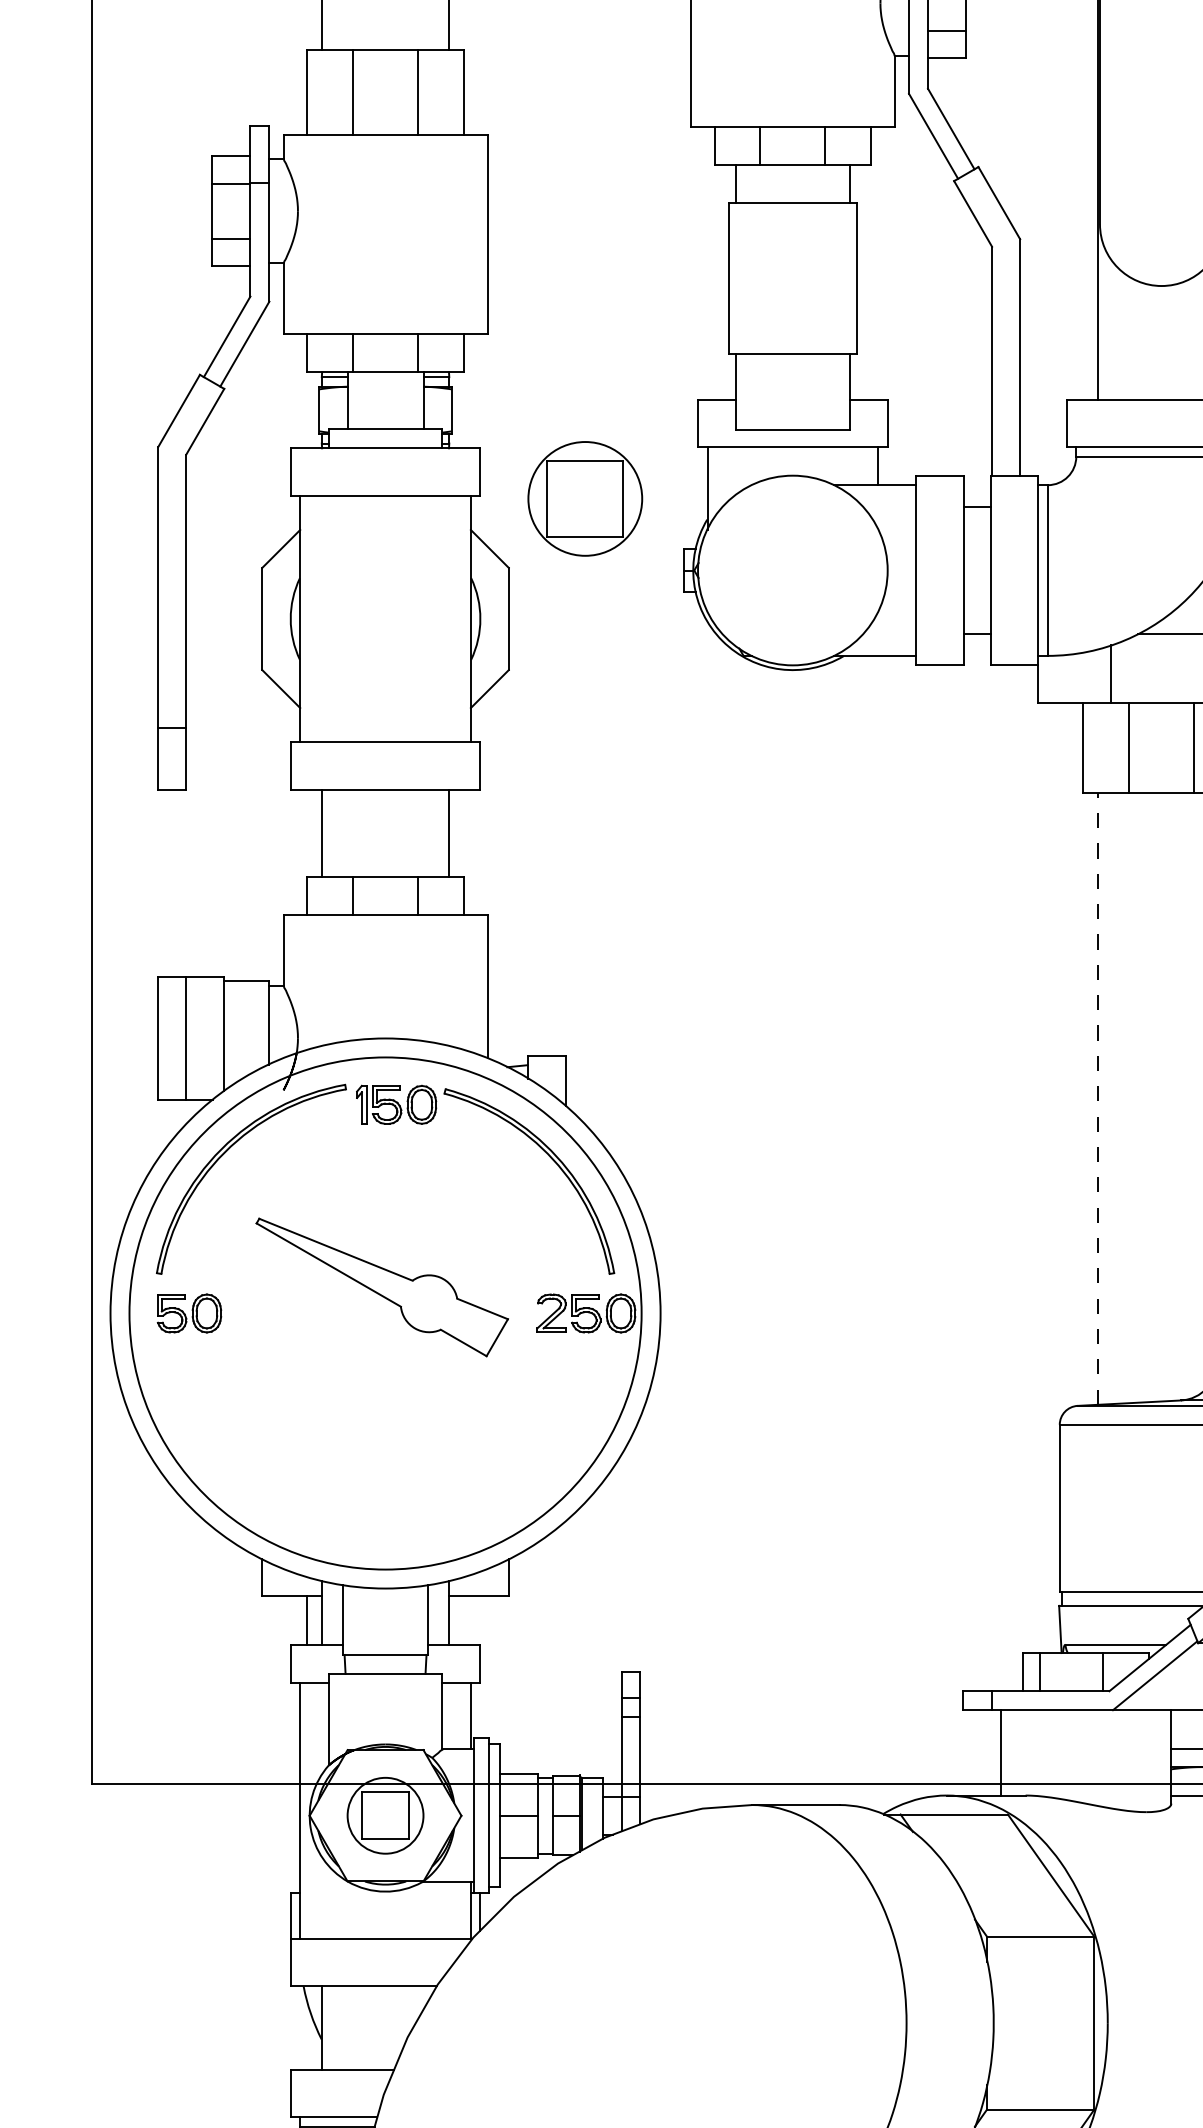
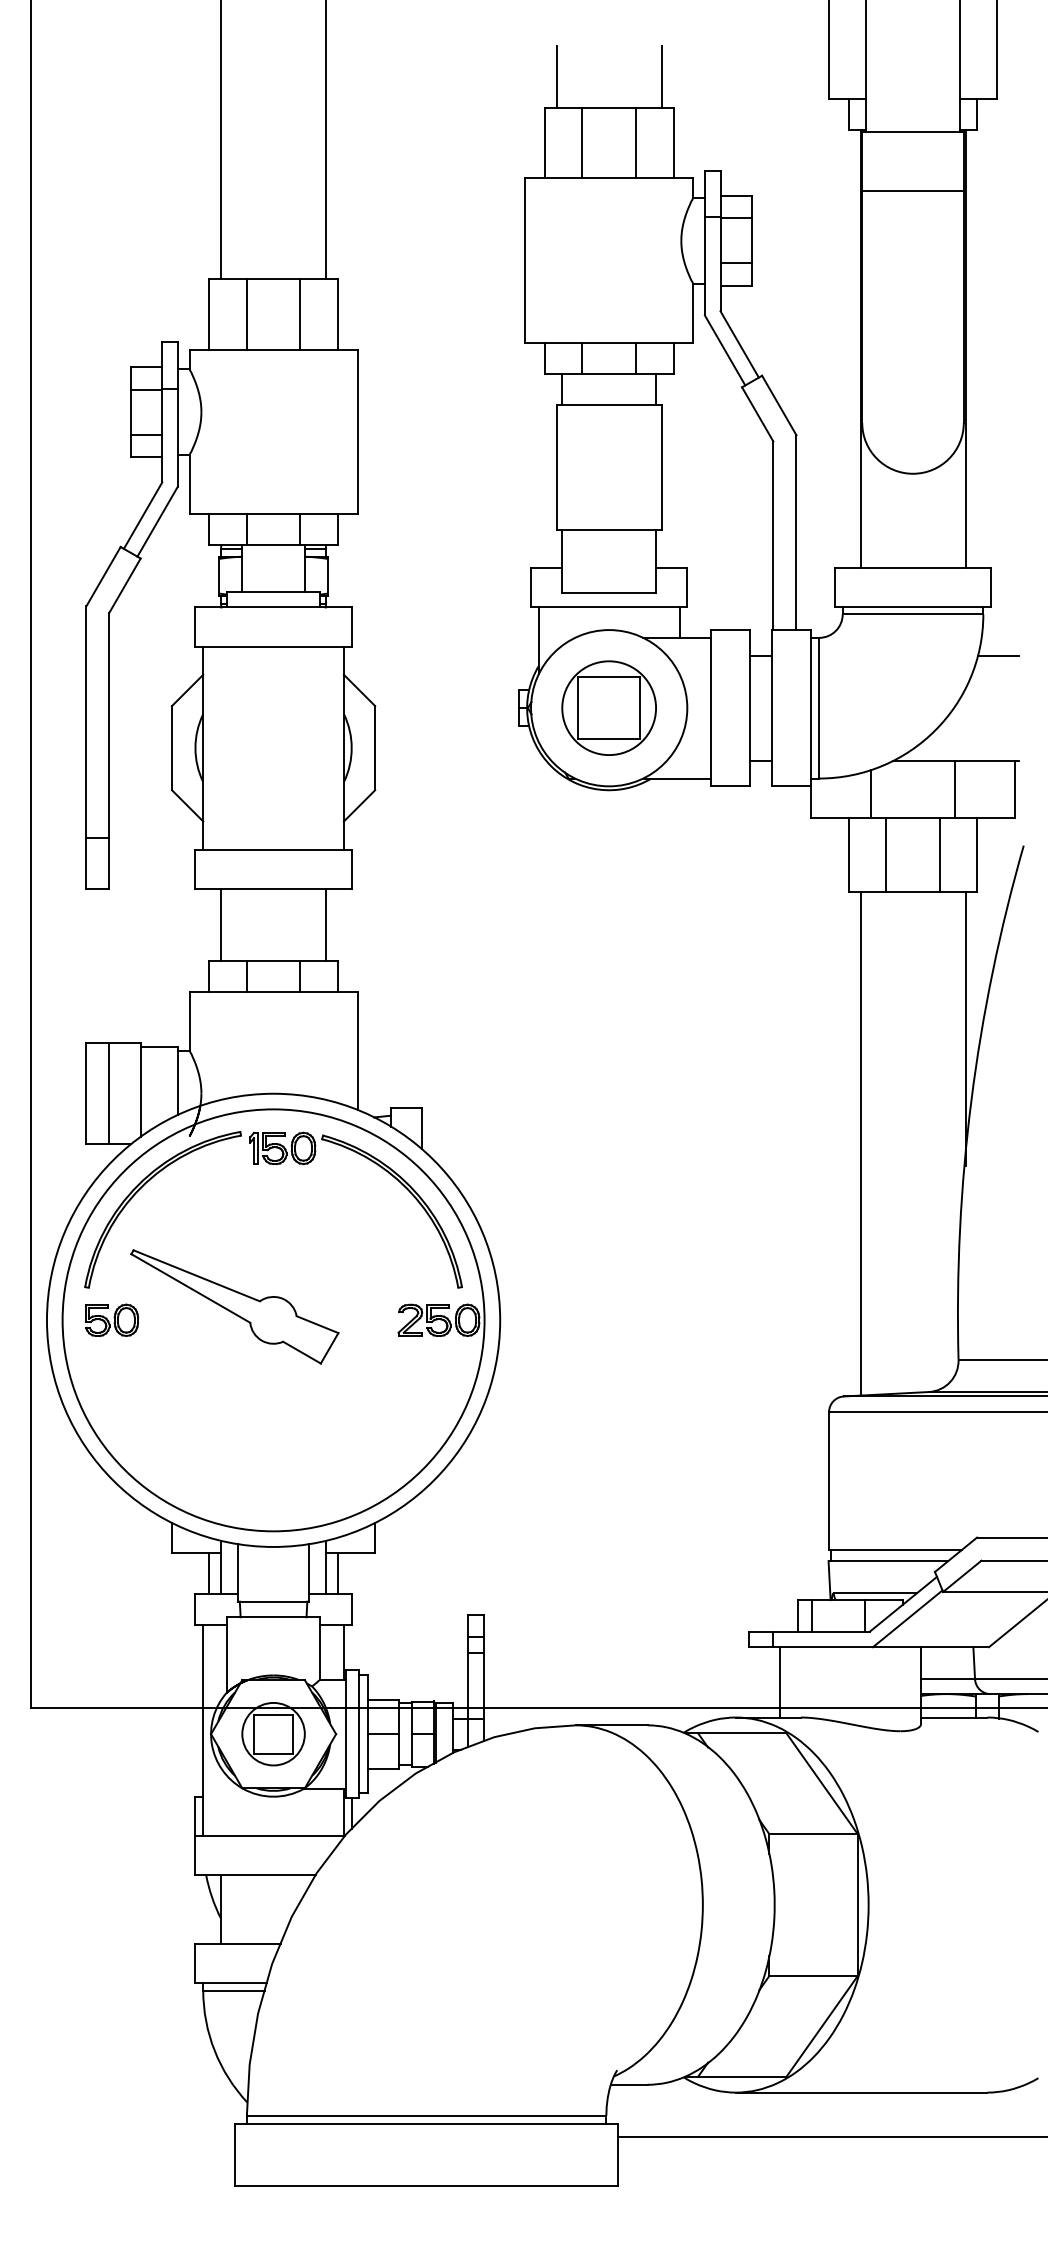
part: (584, 498) -> (608, 707), moved
line: (1097, 1098) -> (860, 1143), dashed -> solid
part: (381, 1286) -> (234, 1306), moved
line: (464, 1619) -> (338, 1572), added

